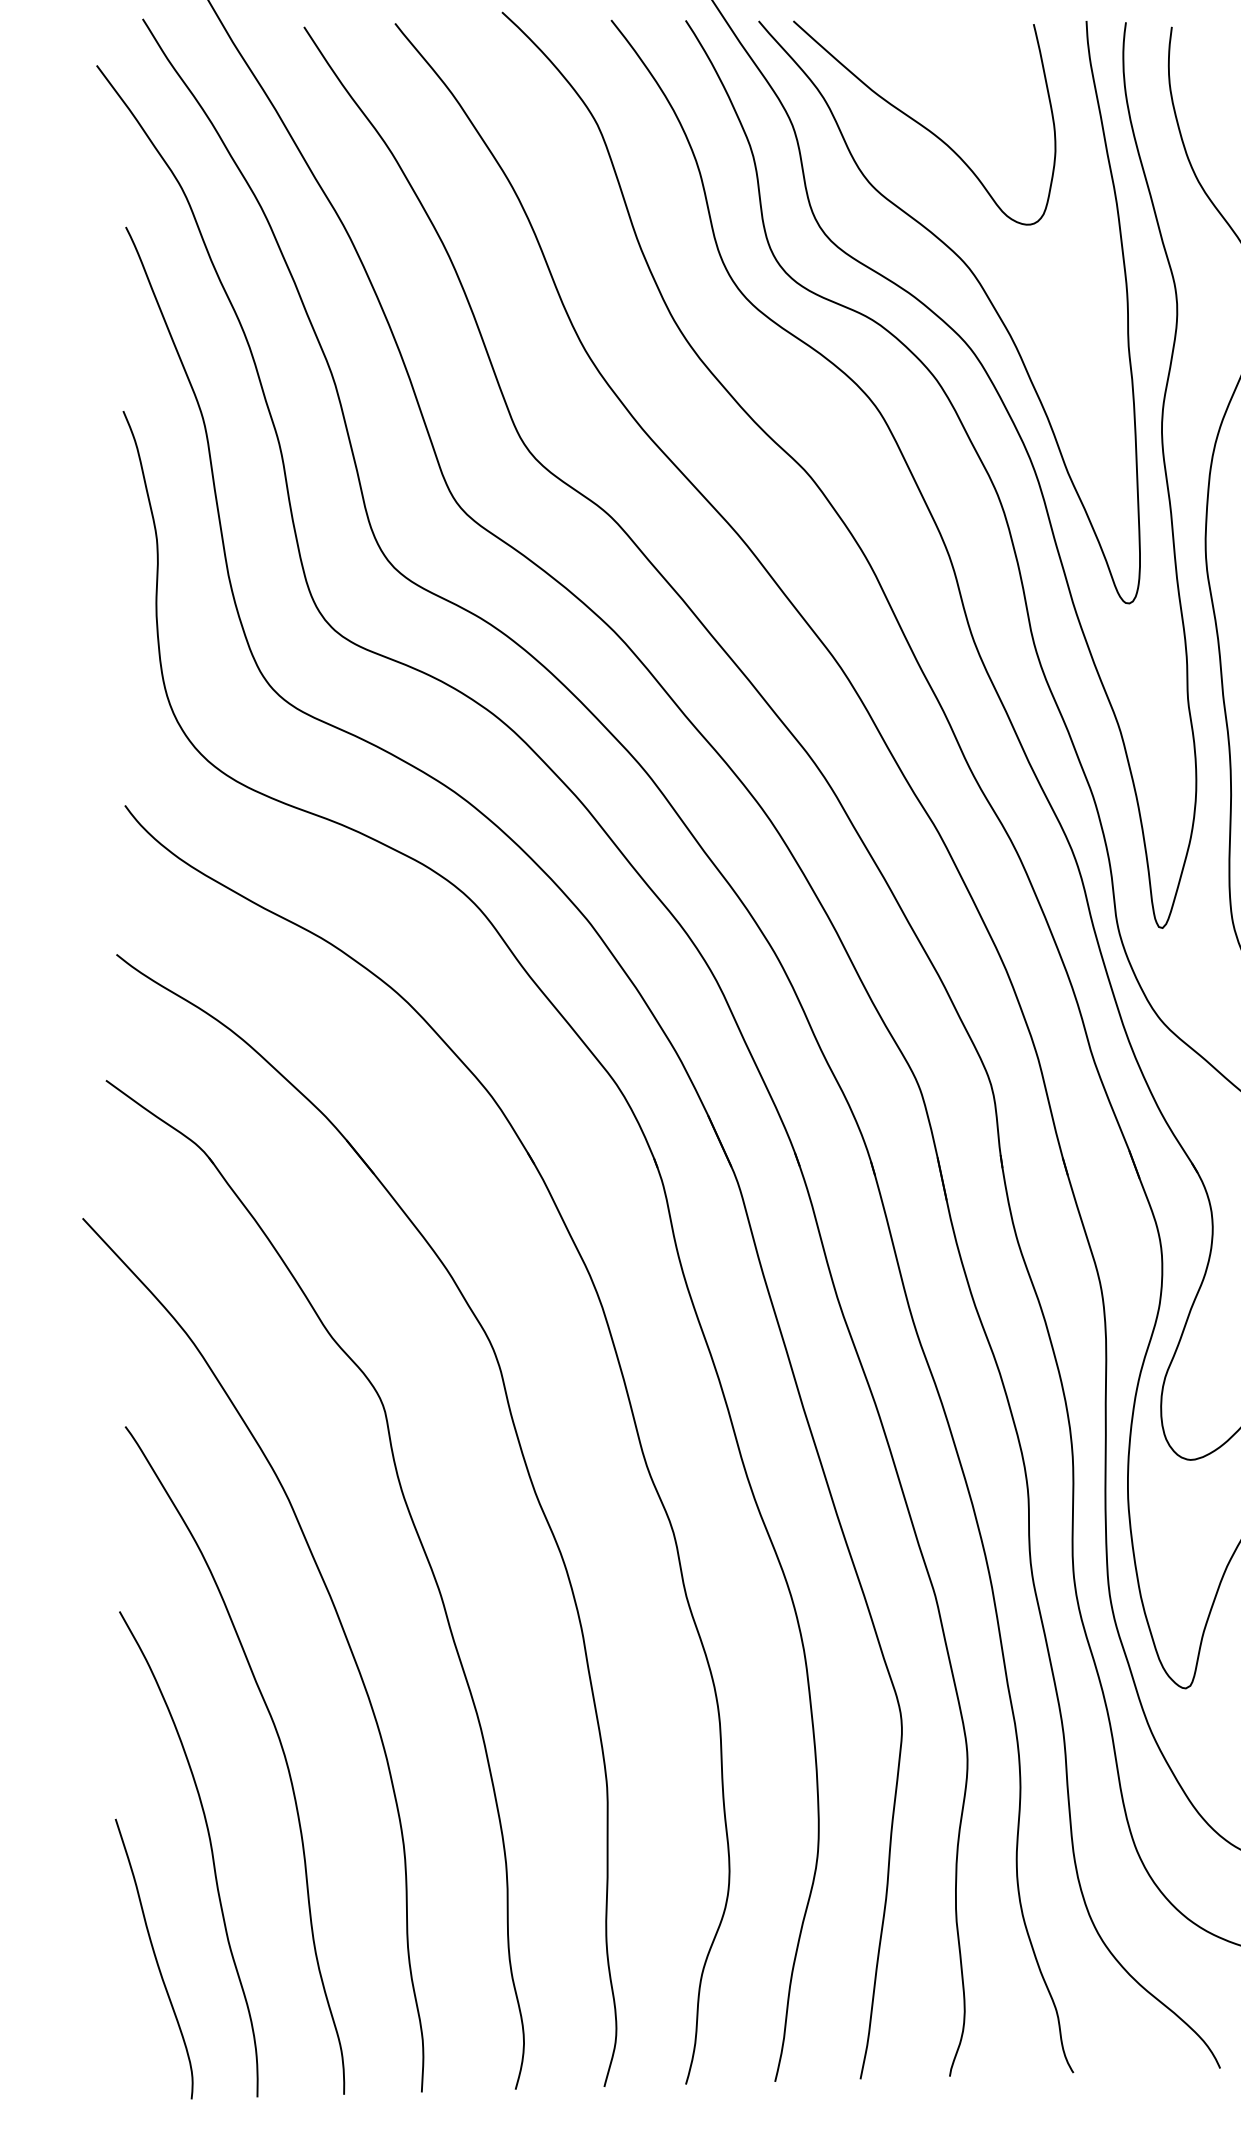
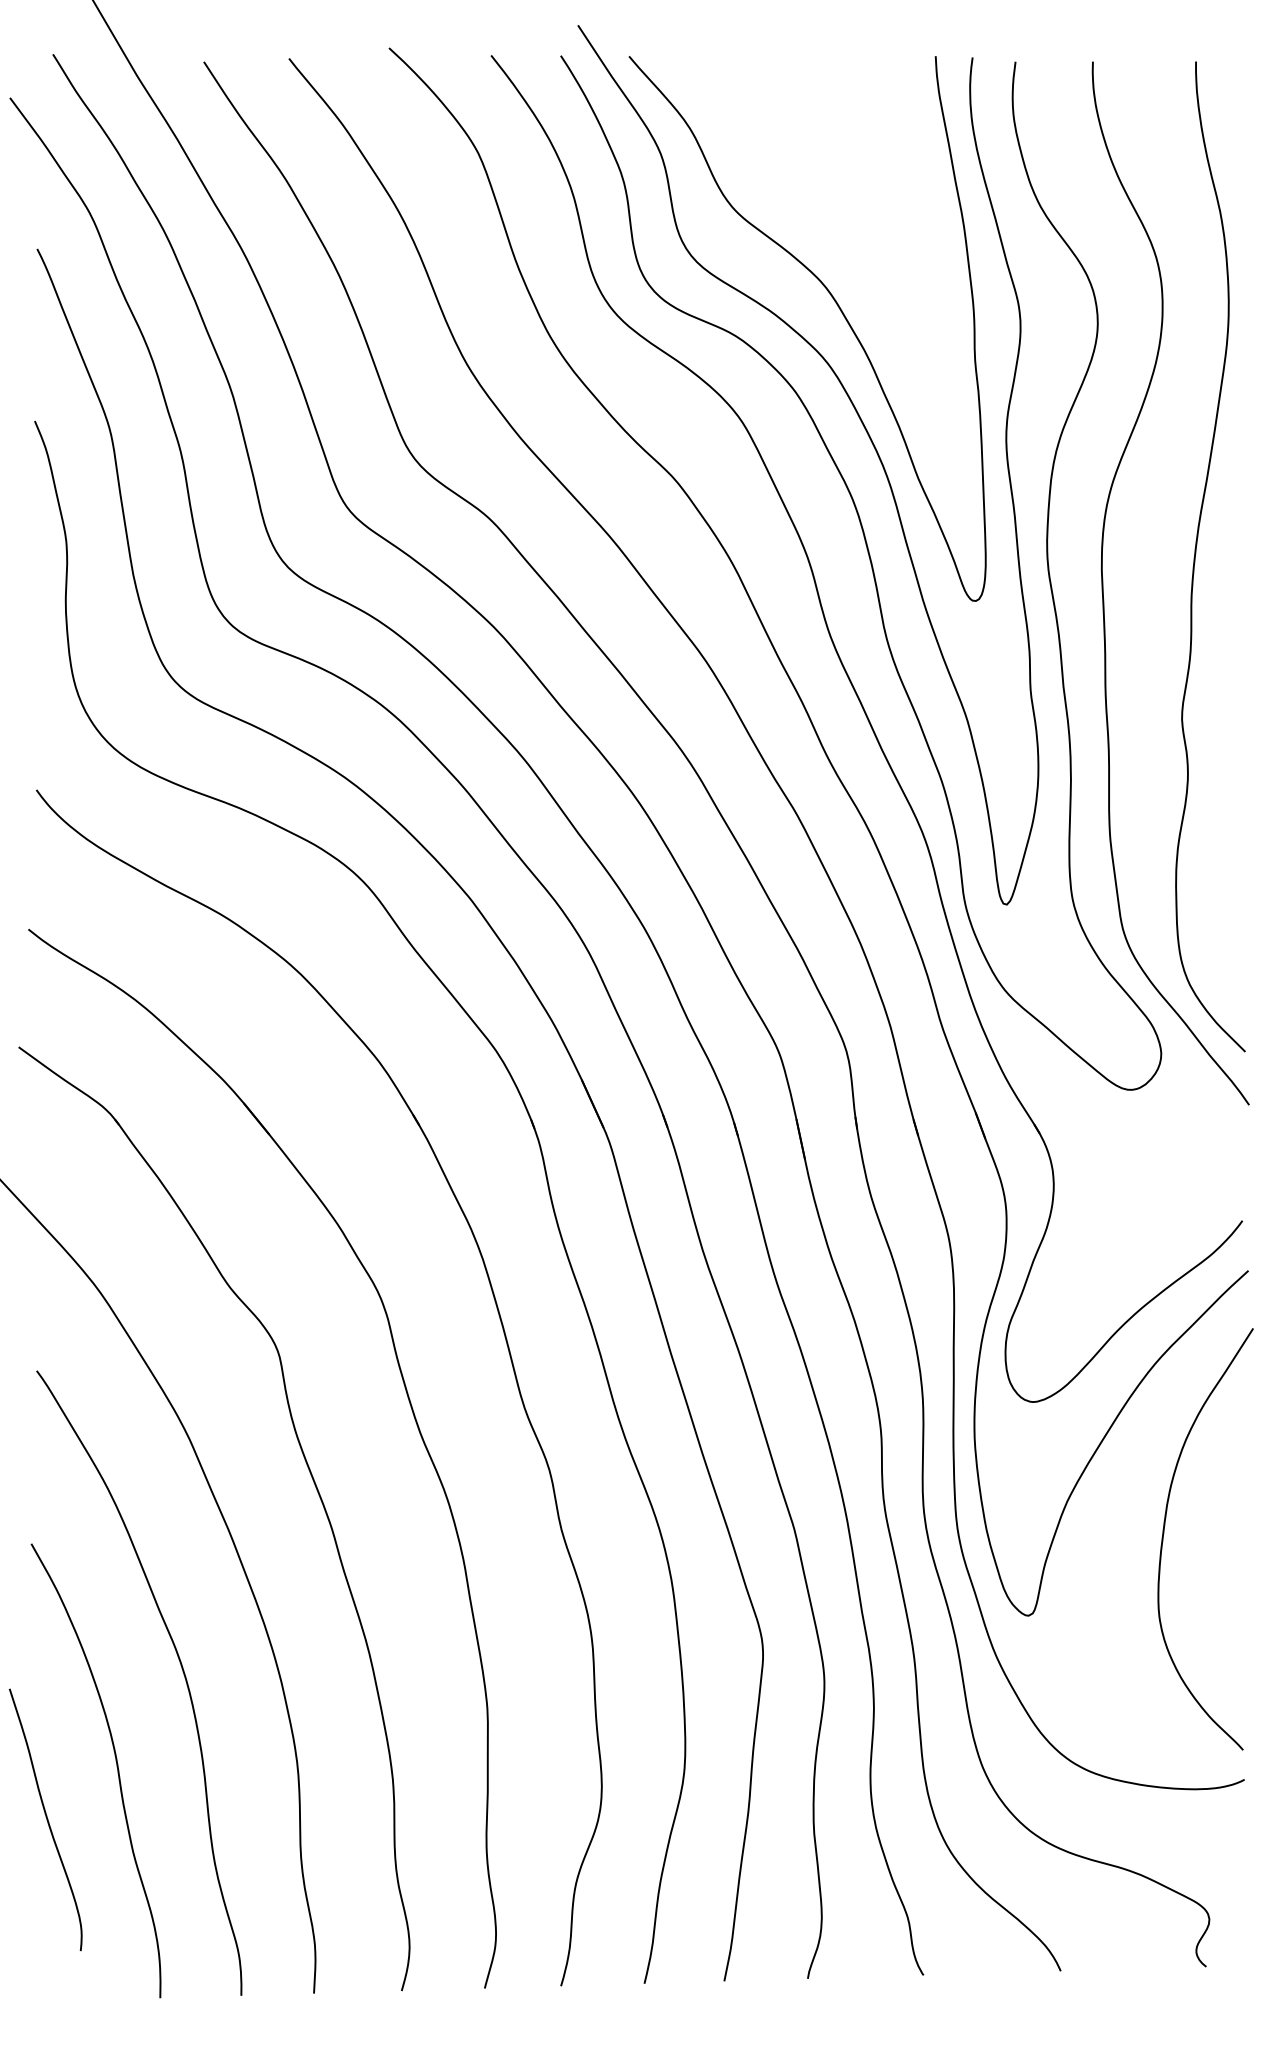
curve: (922, 124) -> (782, 153), removed
curve: (155, 1958) -> (46, 1819), moved

